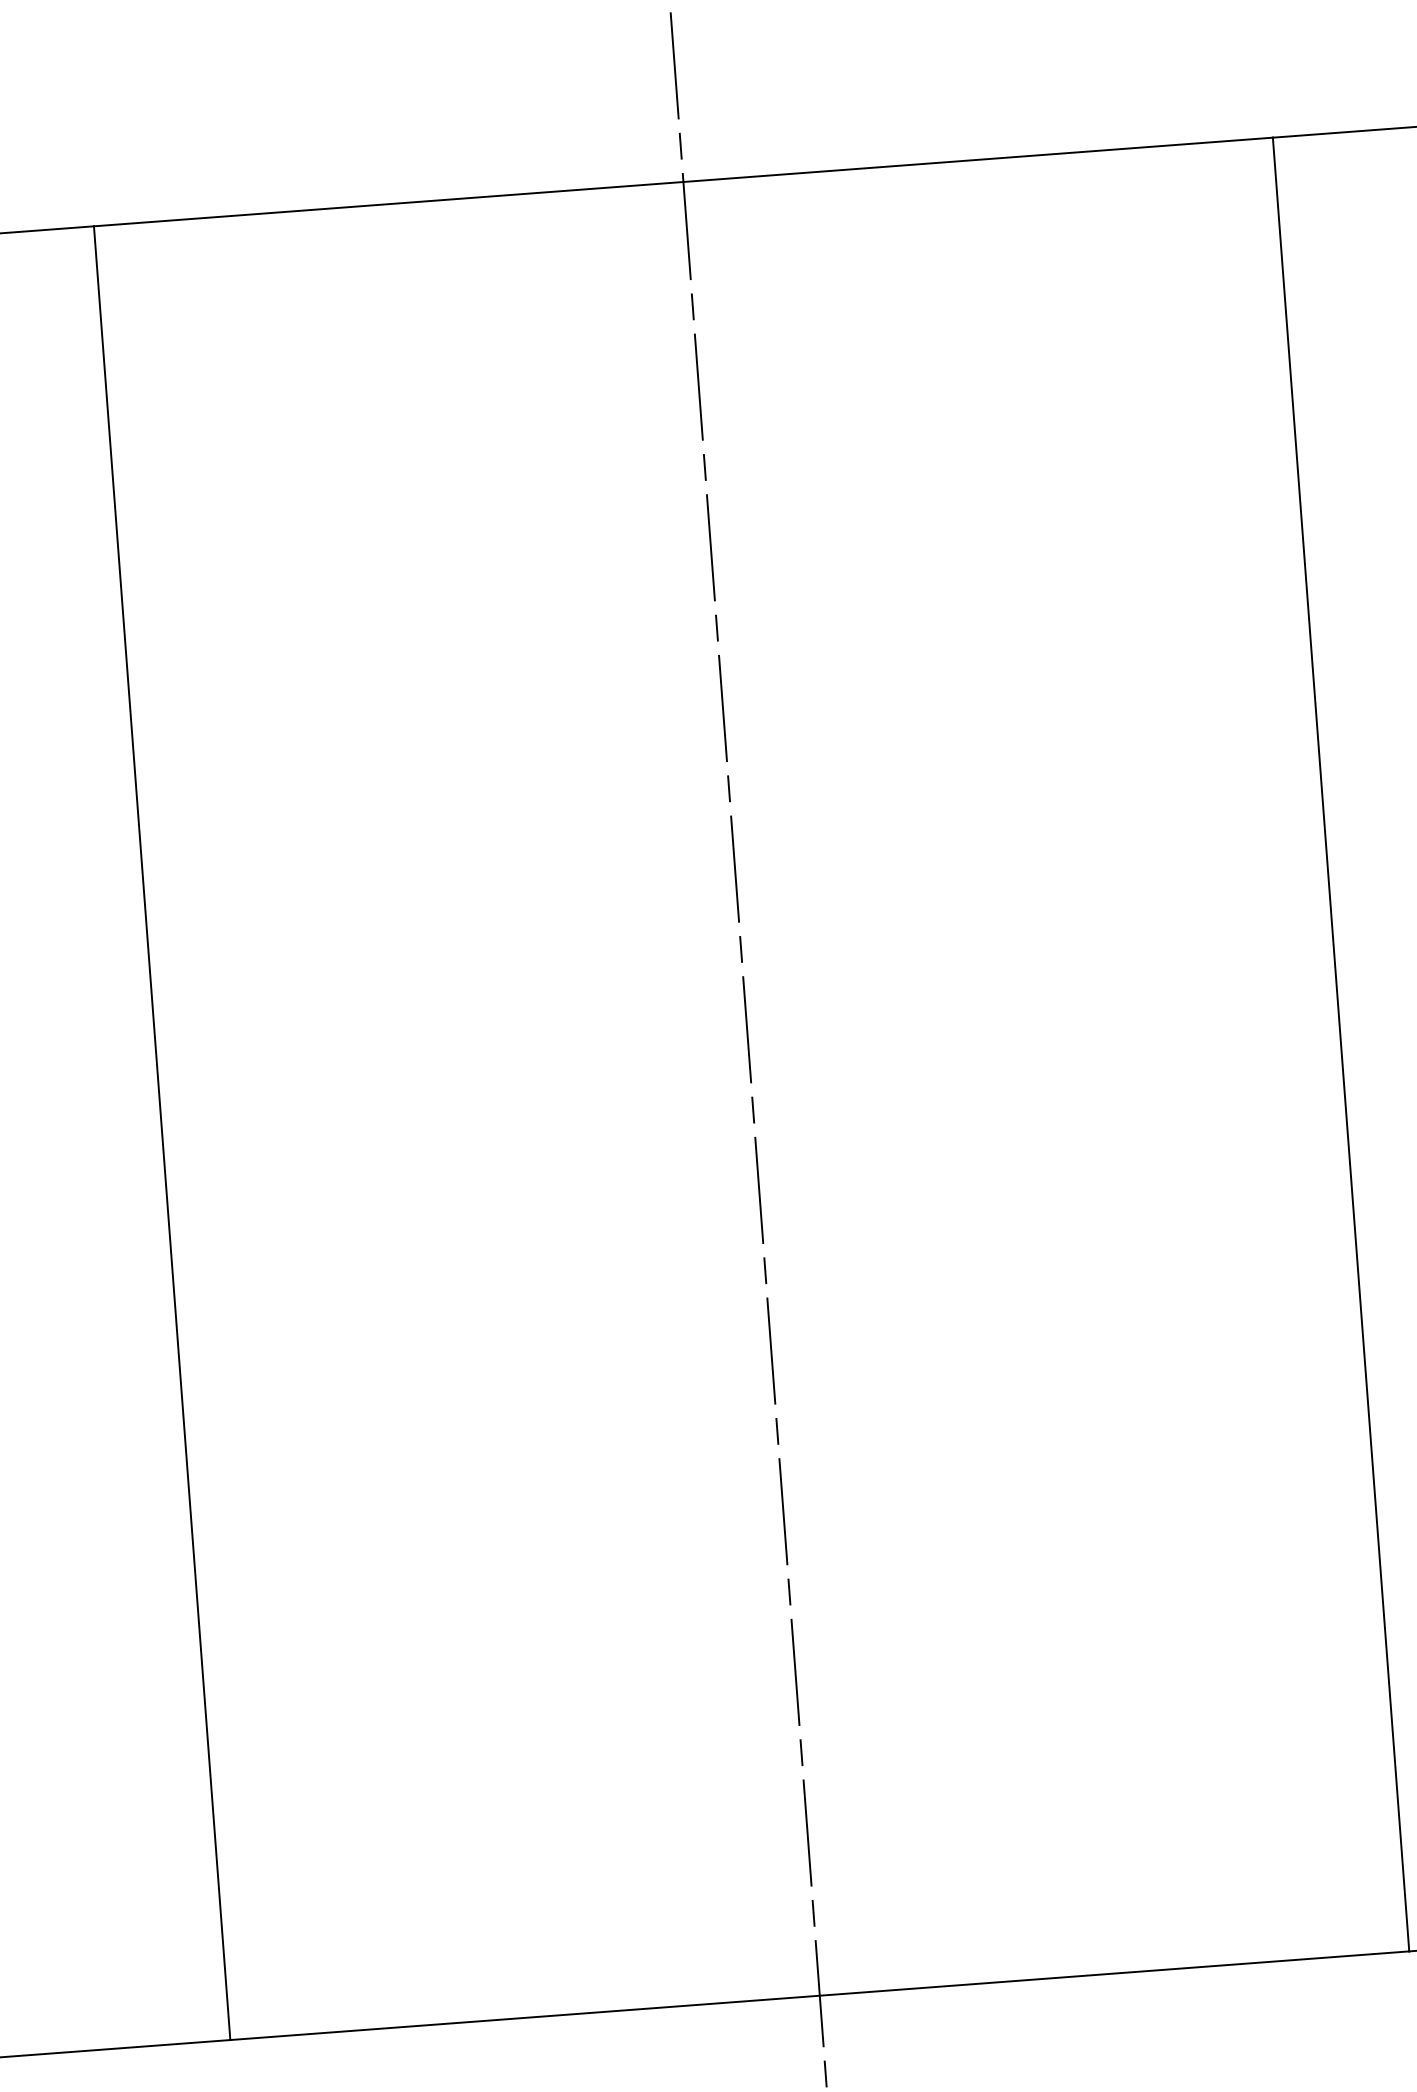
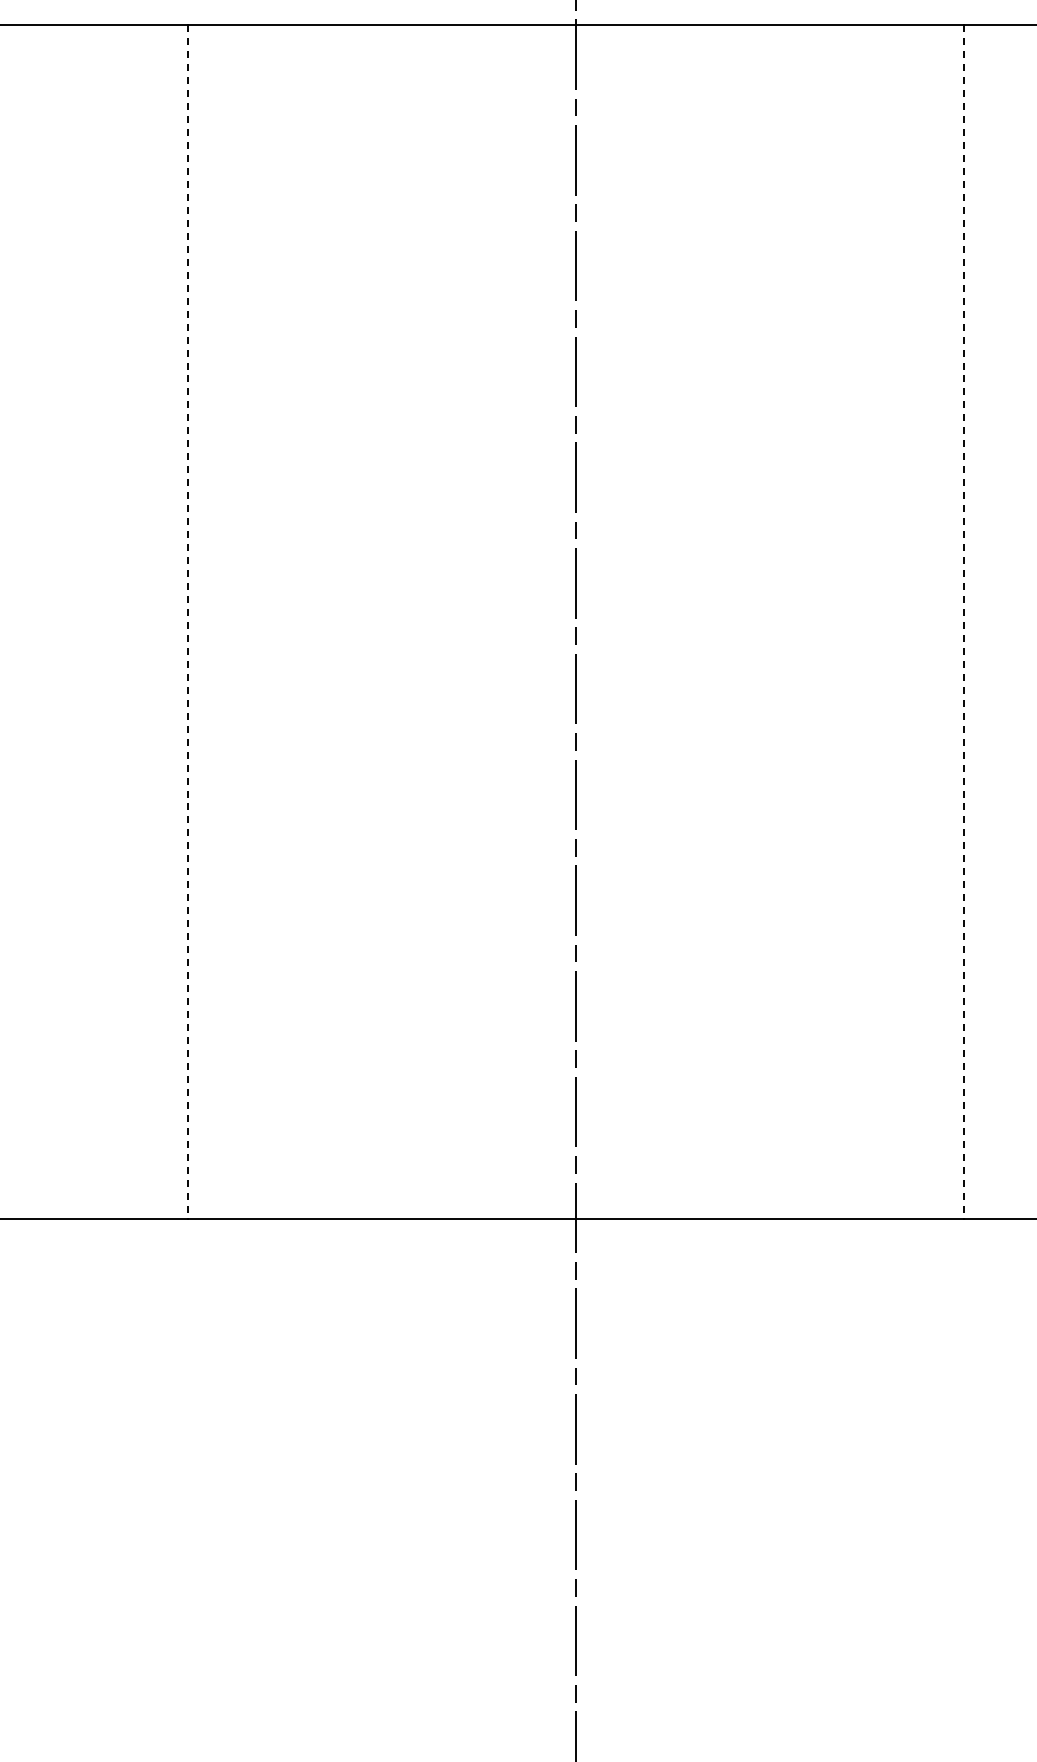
line: (1340, 1044) -> (963, 622), solid -> dashed
line: (161, 1133) -> (187, 622), solid -> dashed

